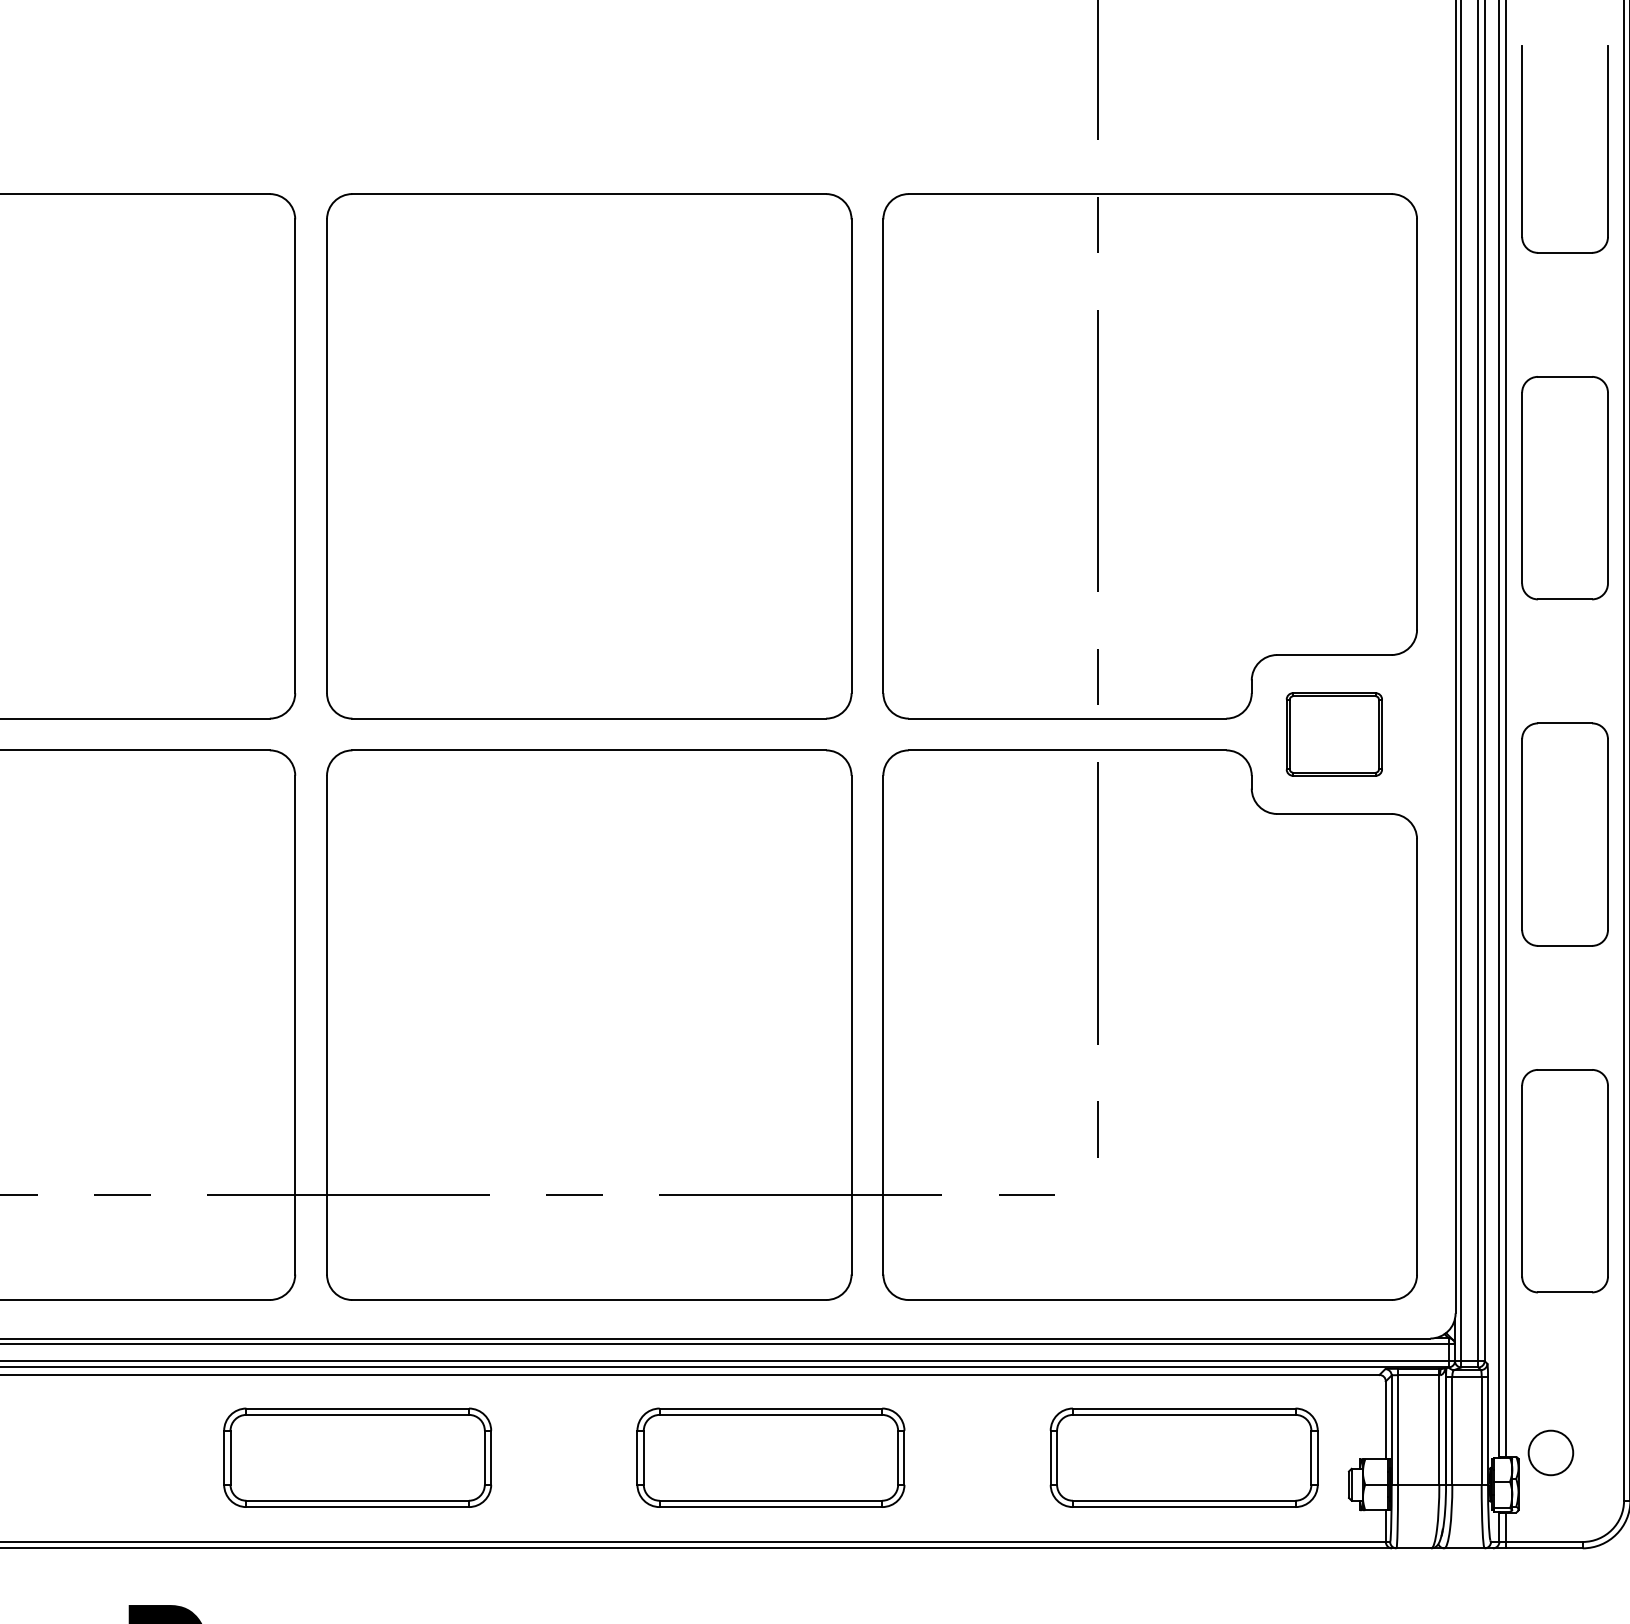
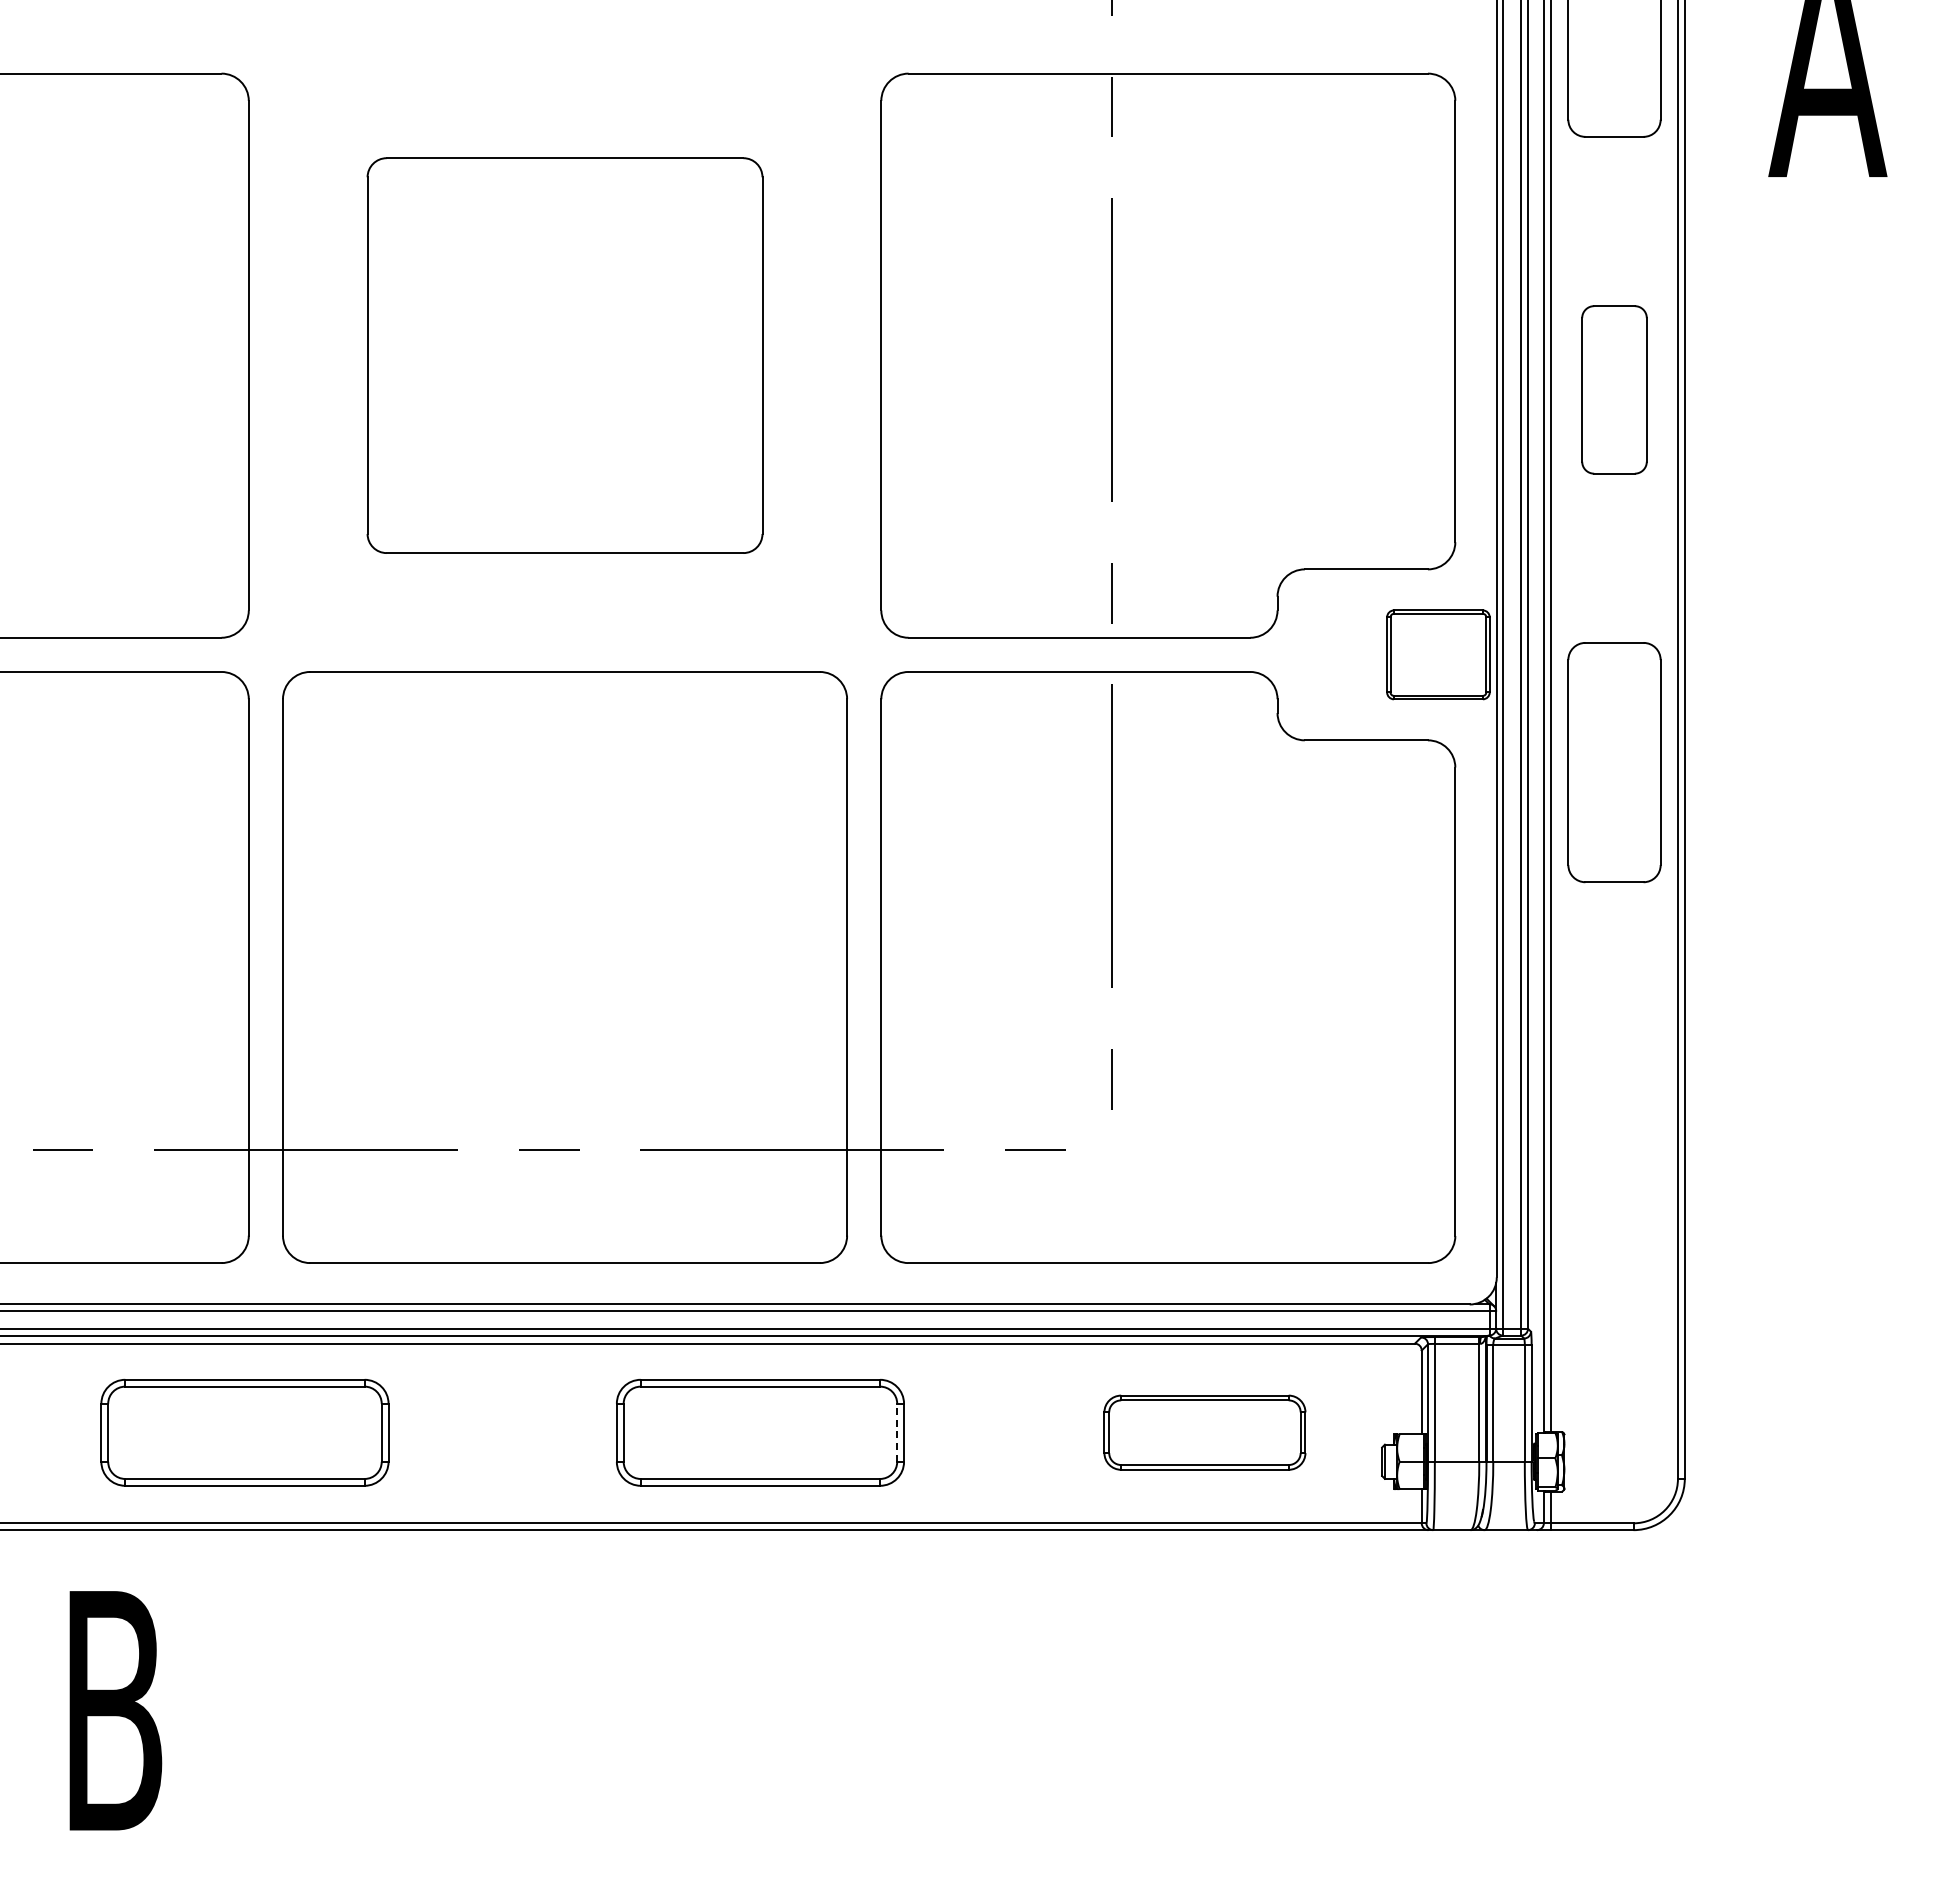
part: (588, 456) -> (564, 355), size x0.7
part: (1565, 487) -> (1614, 389), size x0.7
part: (1334, 734) -> (1438, 654), moved
part: (1565, 1180) -> (1614, 1134), removed
circle: (1551, 1452) -> (1599, 1427), removed
part: (357, 1457) -> (244, 1432), moved
line: (898, 1457) -> (897, 1432), solid -> dashed
part: (1183, 1457) -> (1204, 1432), size x0.7

